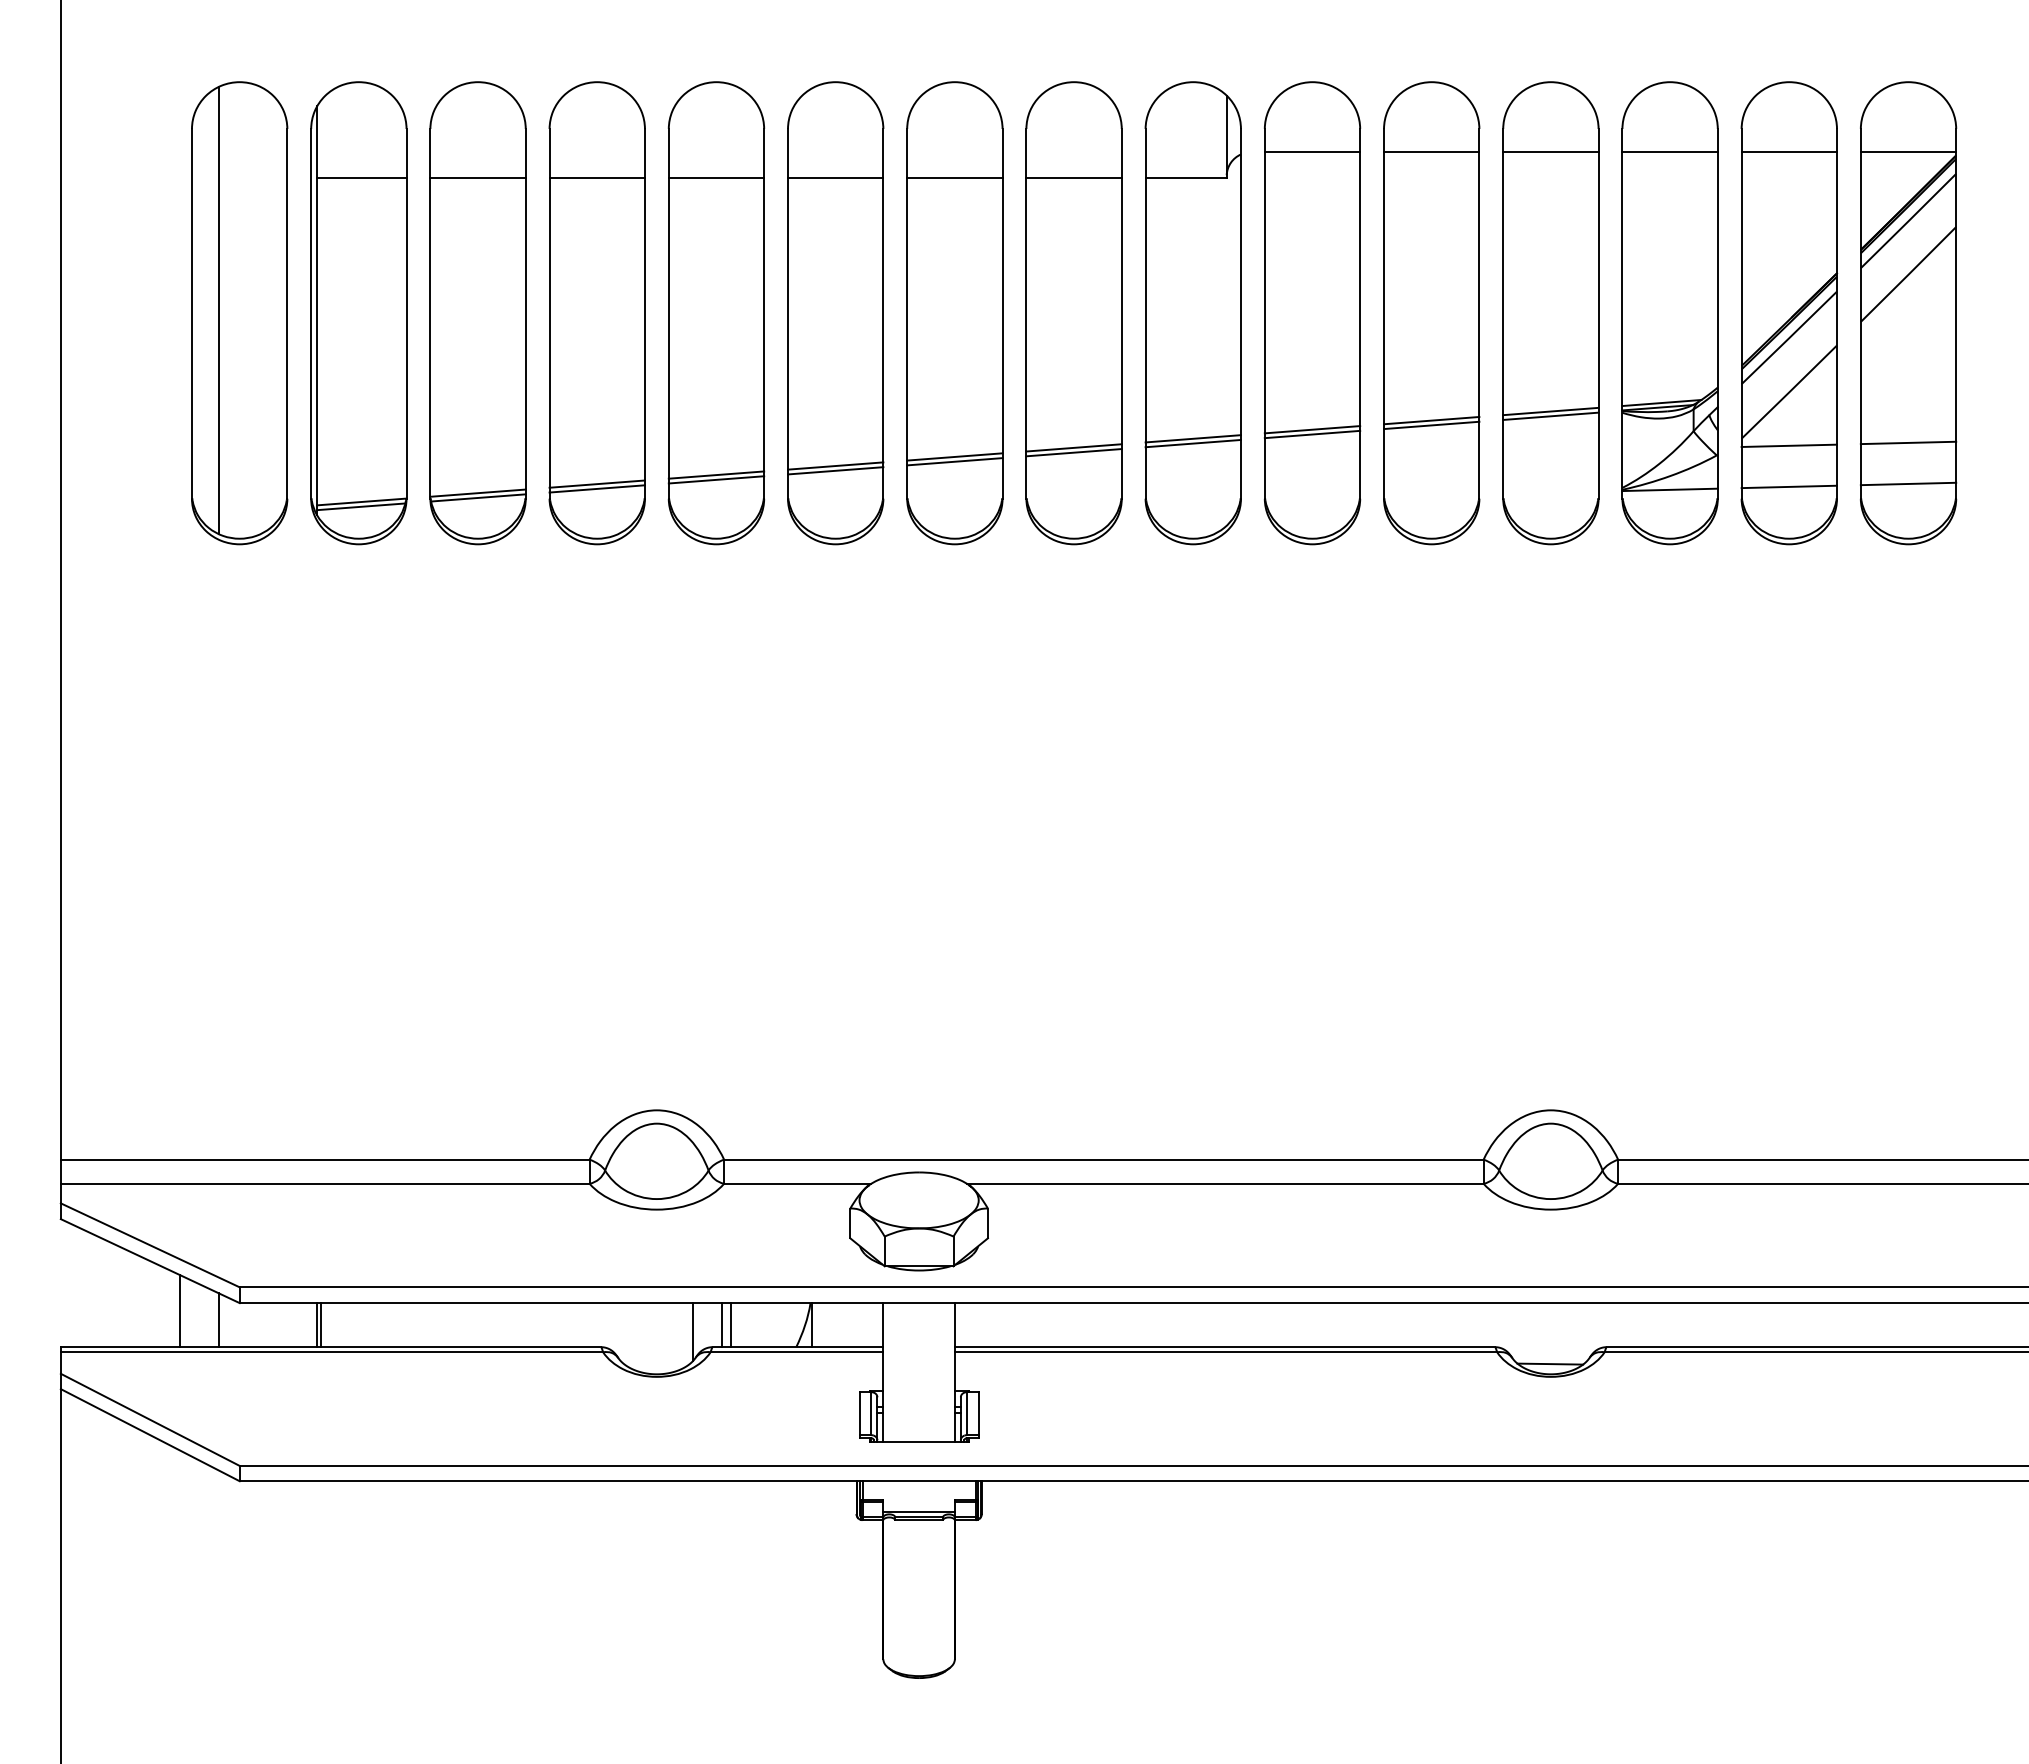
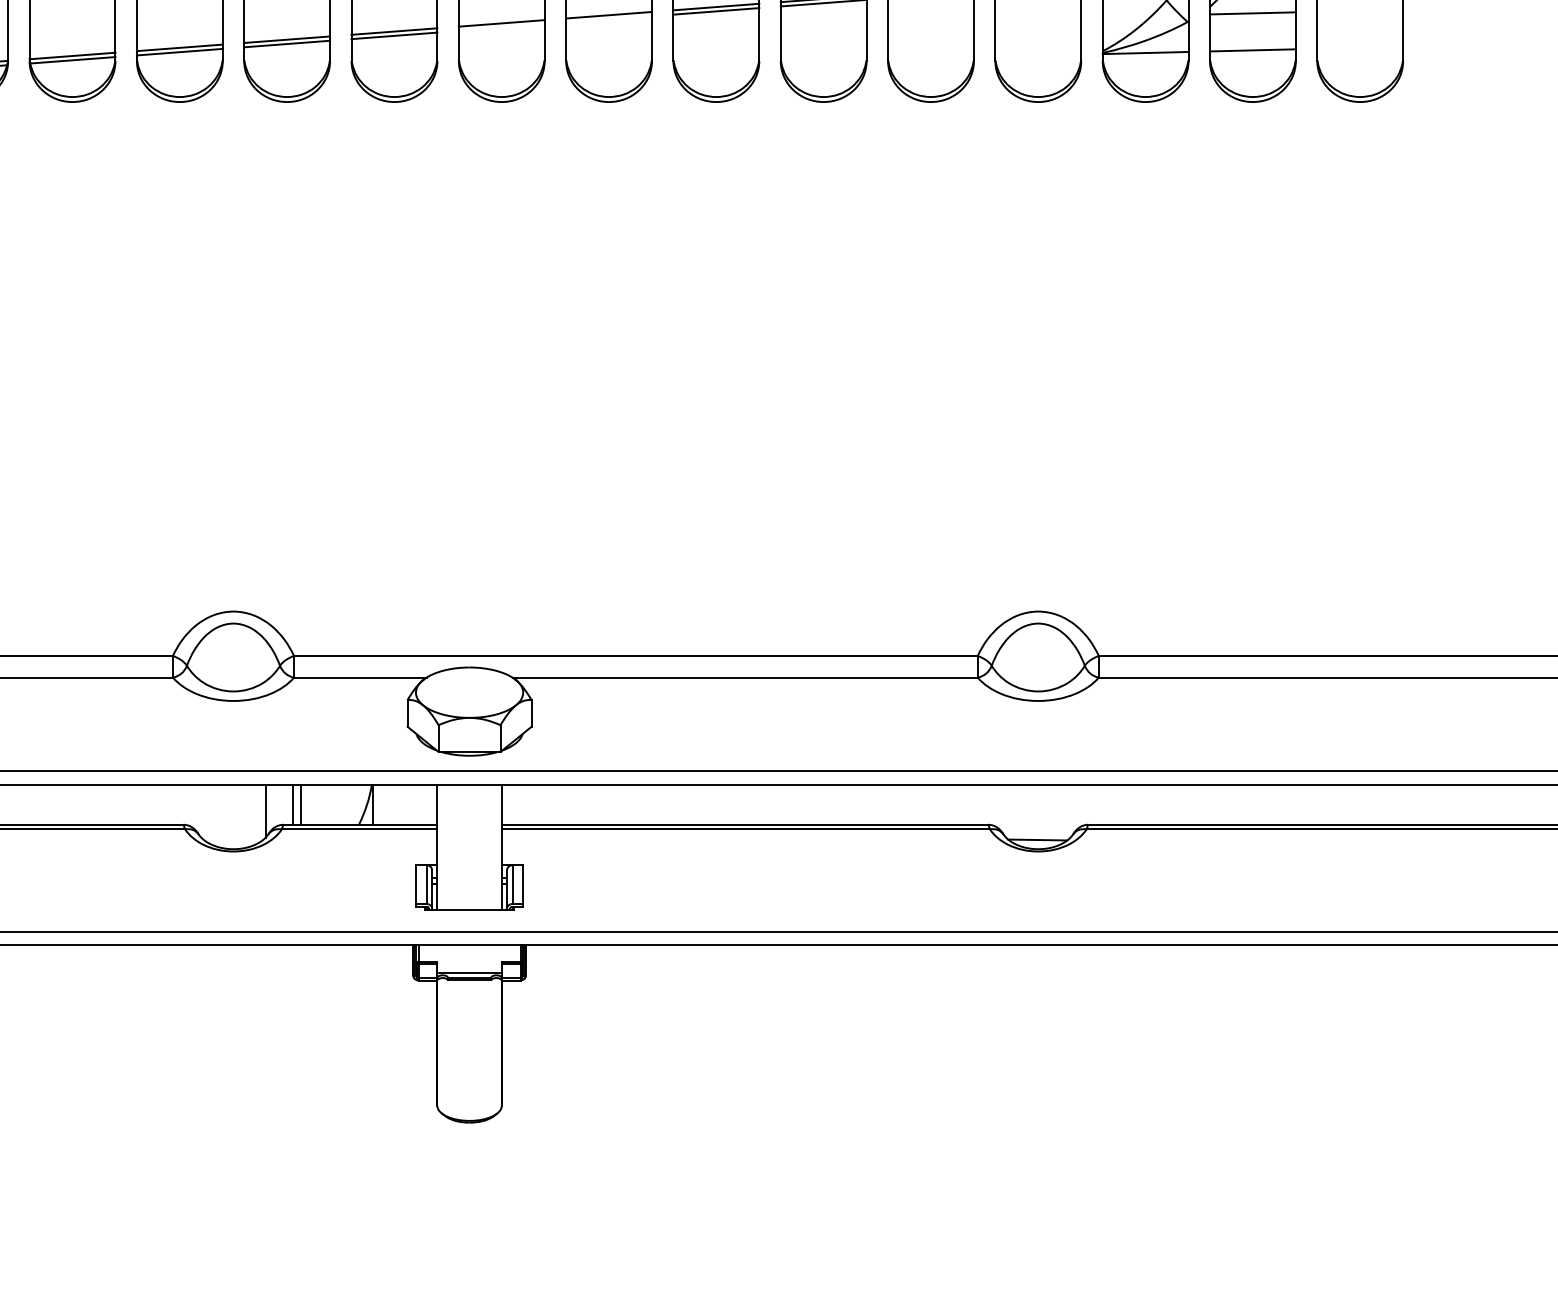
line: (1908, 442) -> (1360, 10), removed
line: (1073, 452) -> (608, 19), removed
line: (954, 461) -> (501, 27), removed
line: (1908, 483) -> (1360, 47), removed

